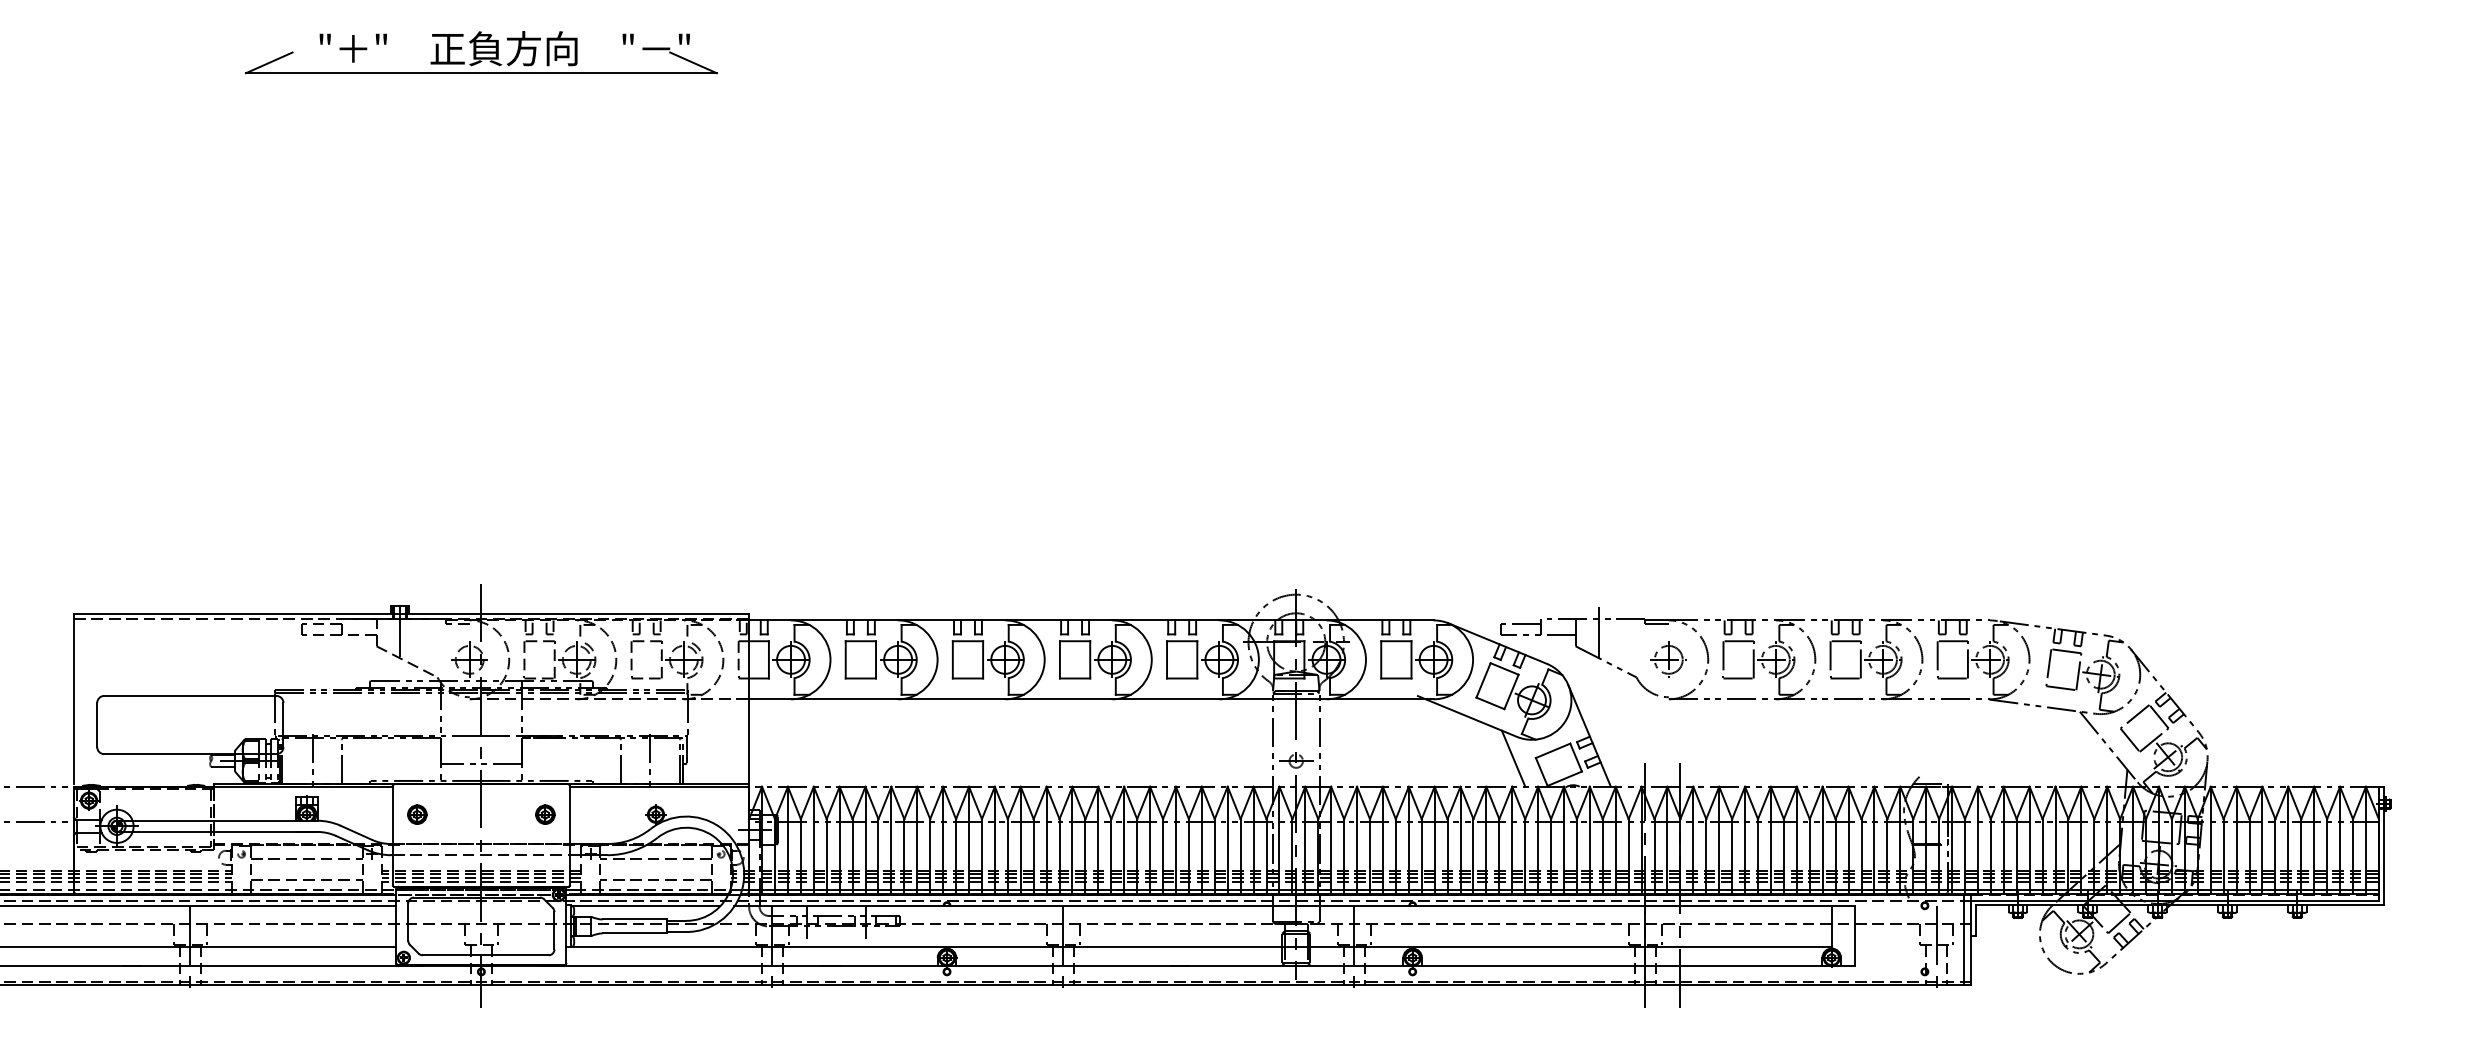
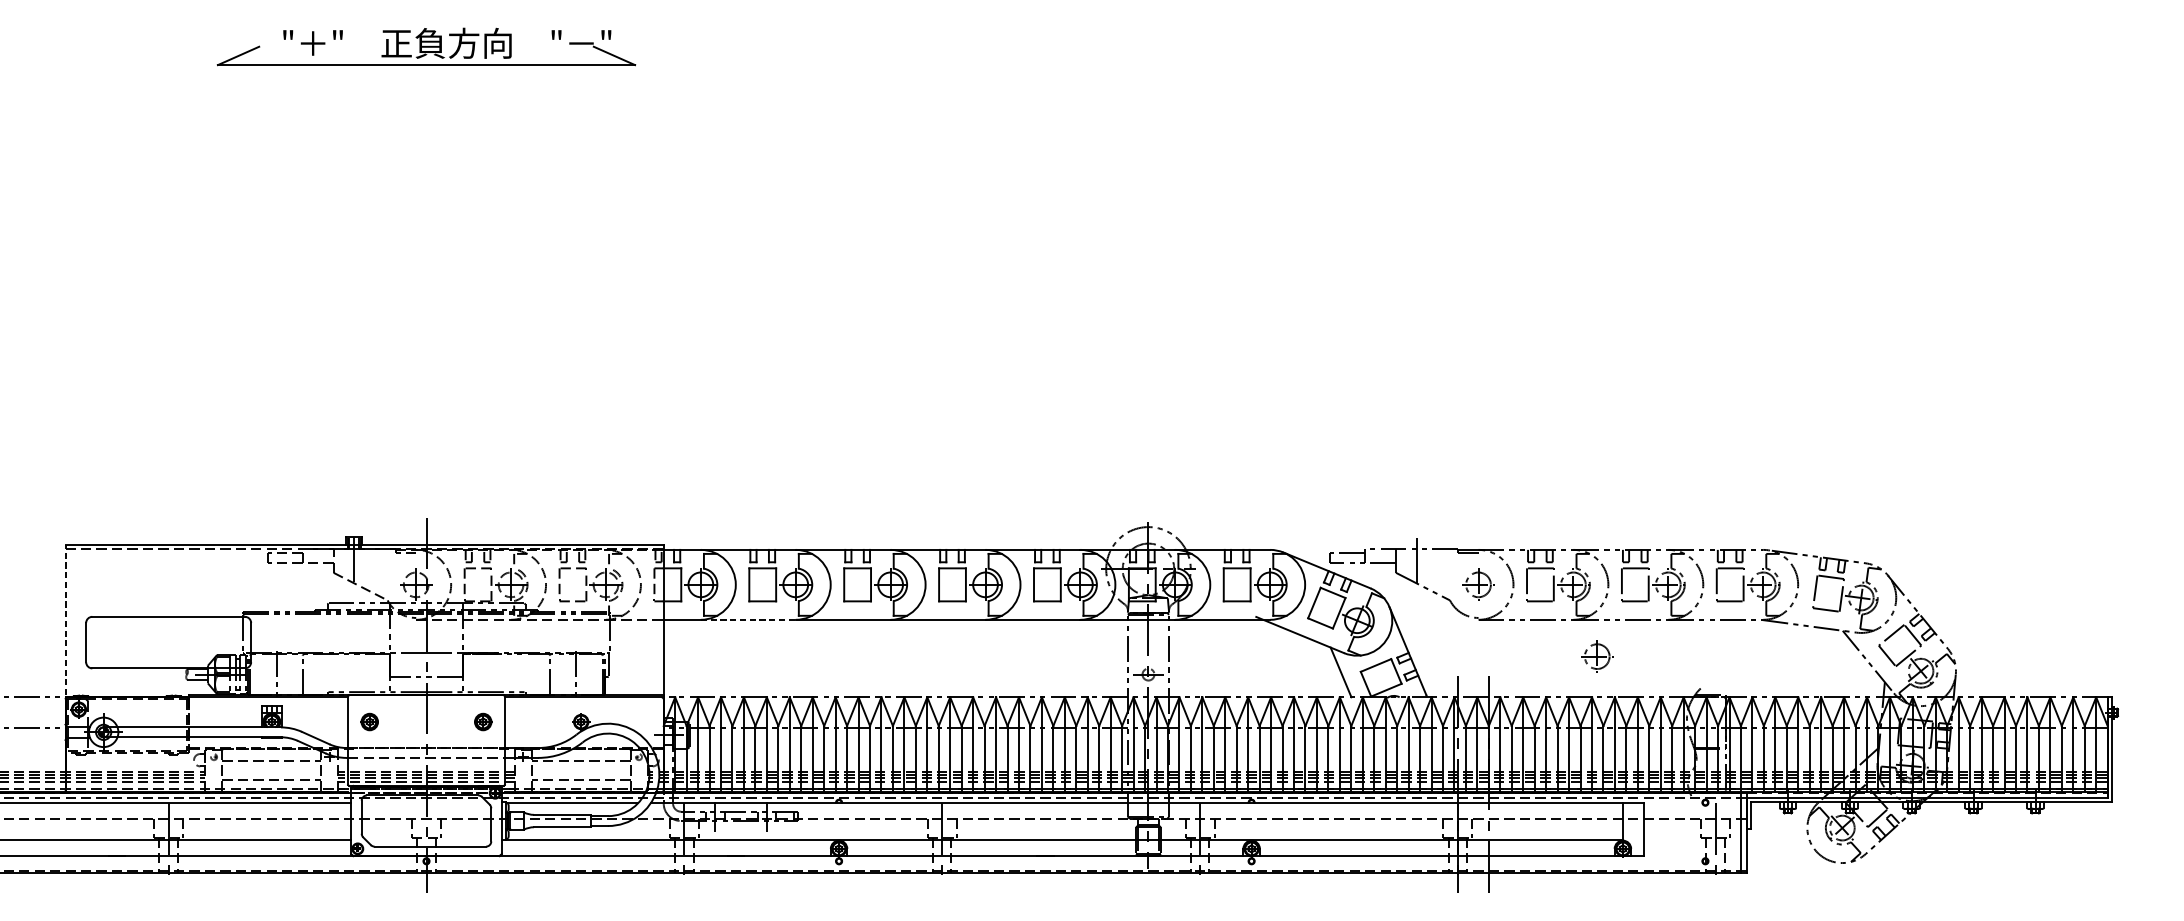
line: (73, 699) -> (65, 619), solid -> dashed
line: (844, 699) -> (748, 619), solid -> dashed
part: (1802, 740) -> (1597, 656), added

